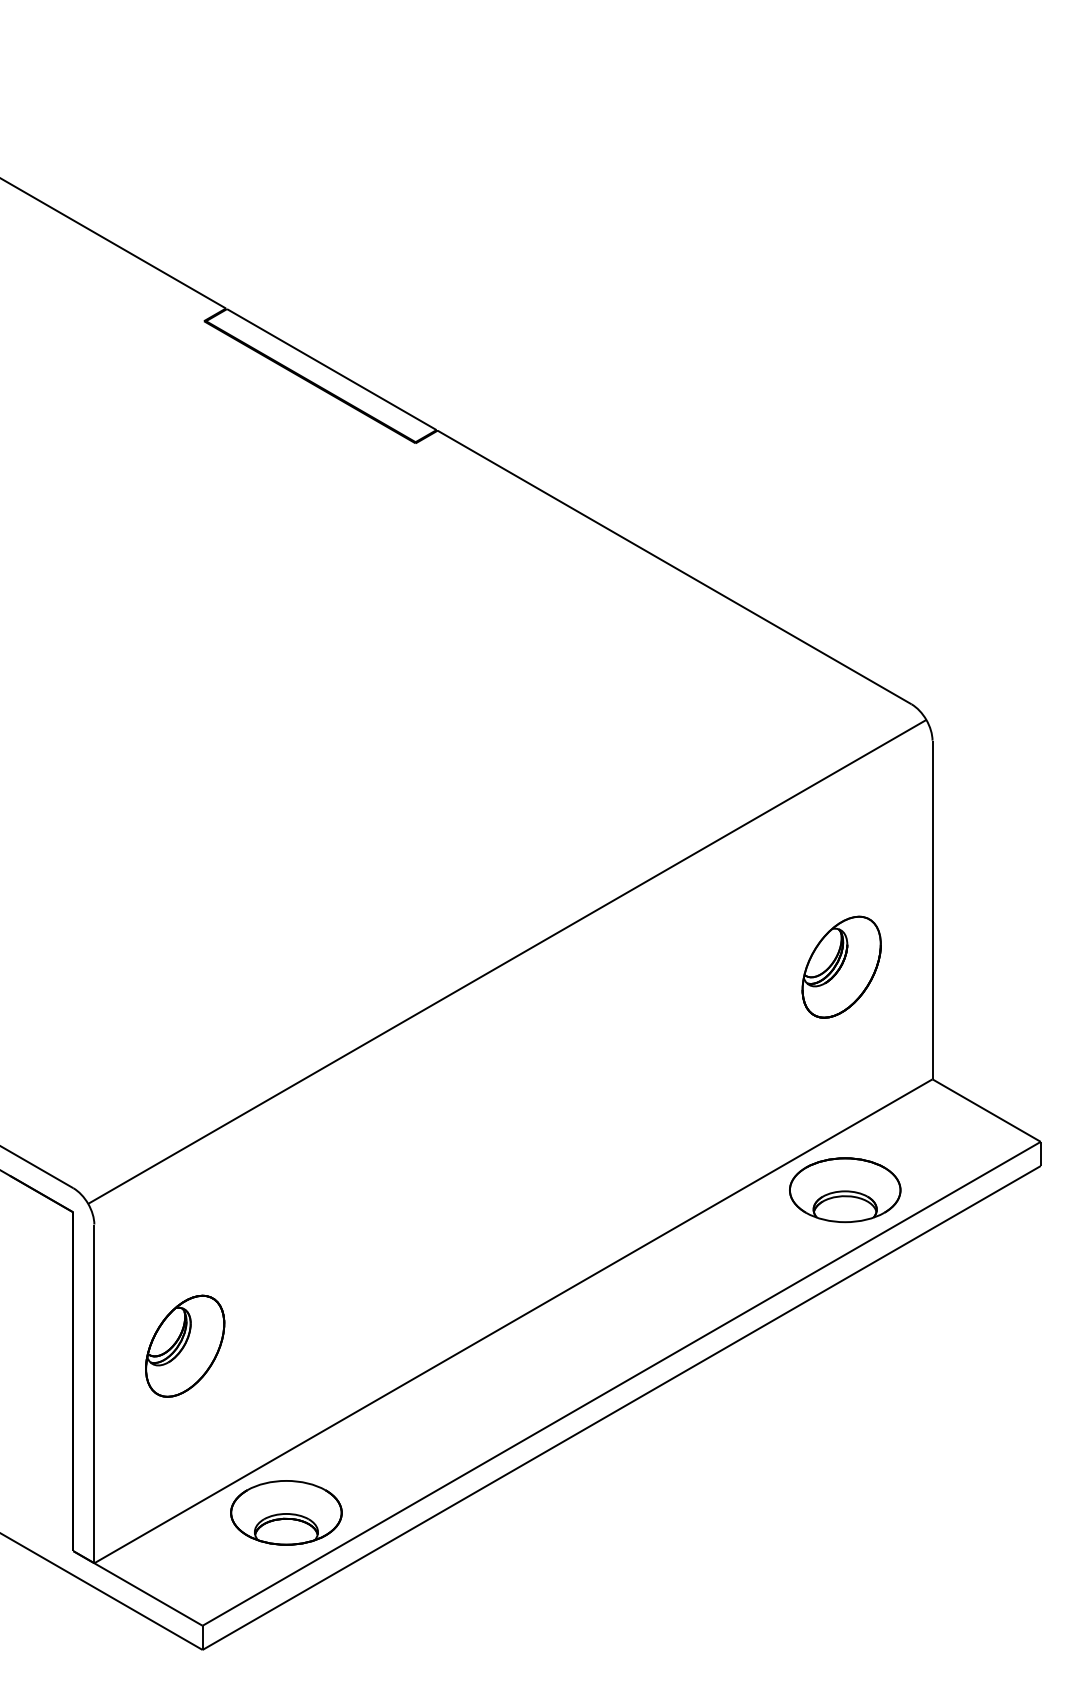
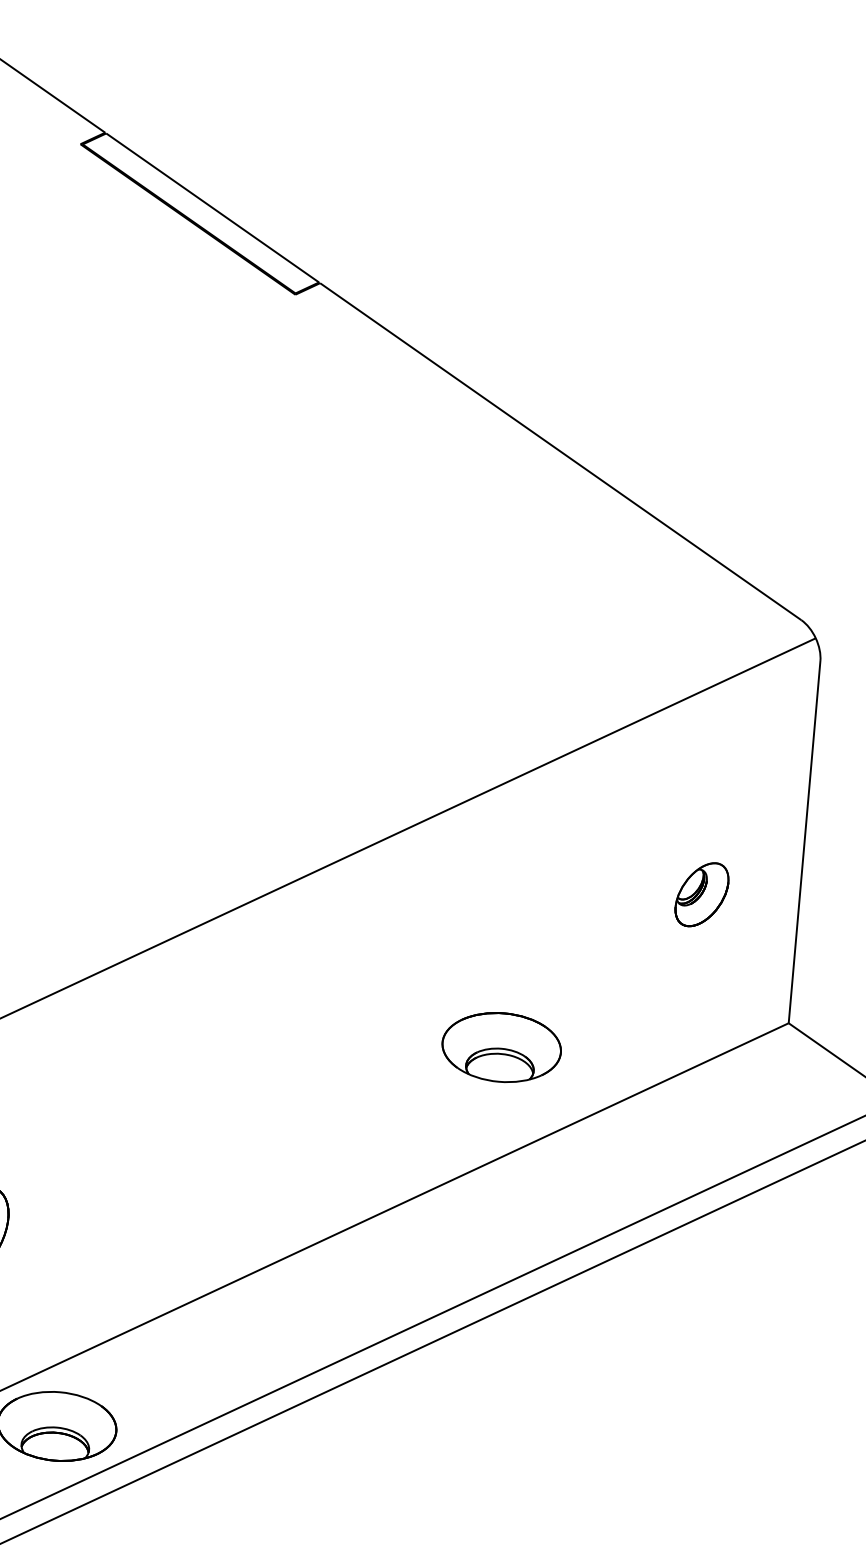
part: (841, 966) -> (701, 894), size x0.6
part: (845, 1190) -> (502, 1047), moved

